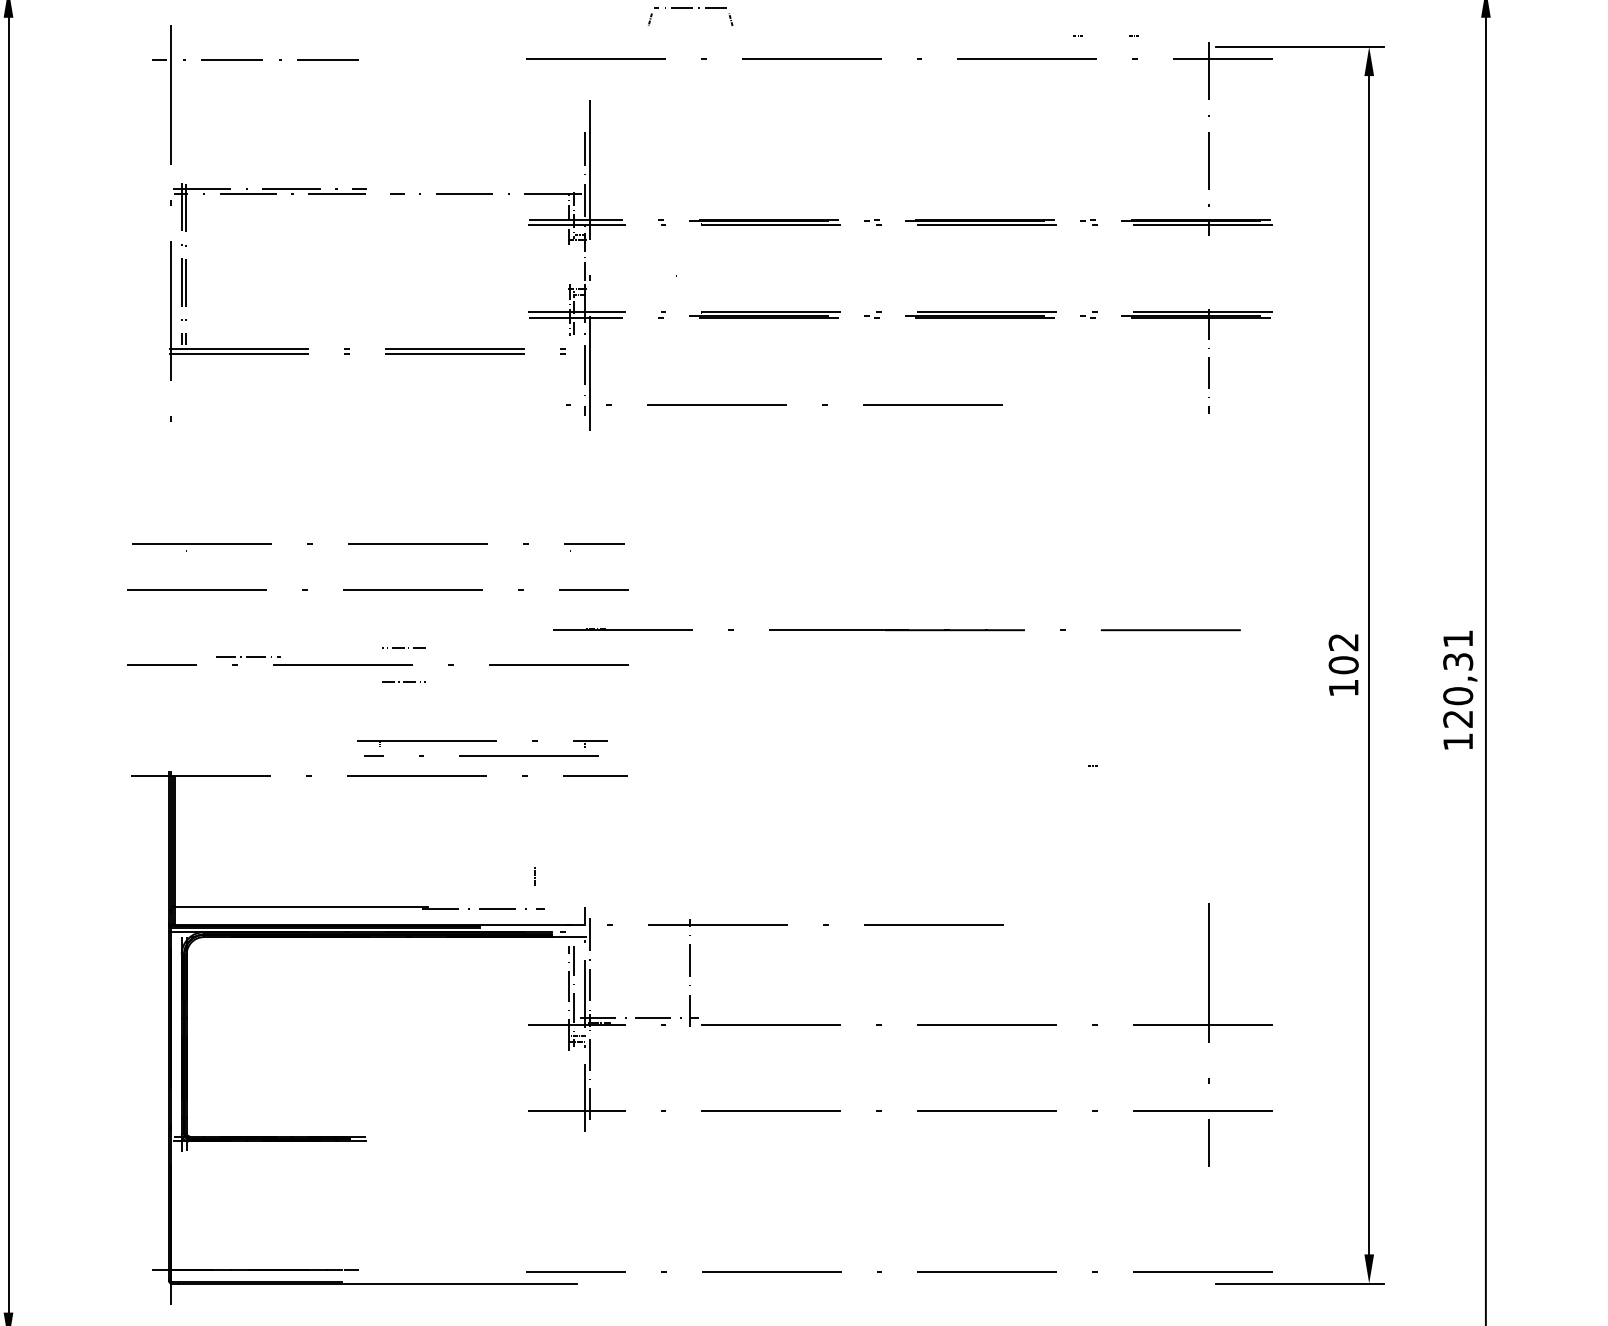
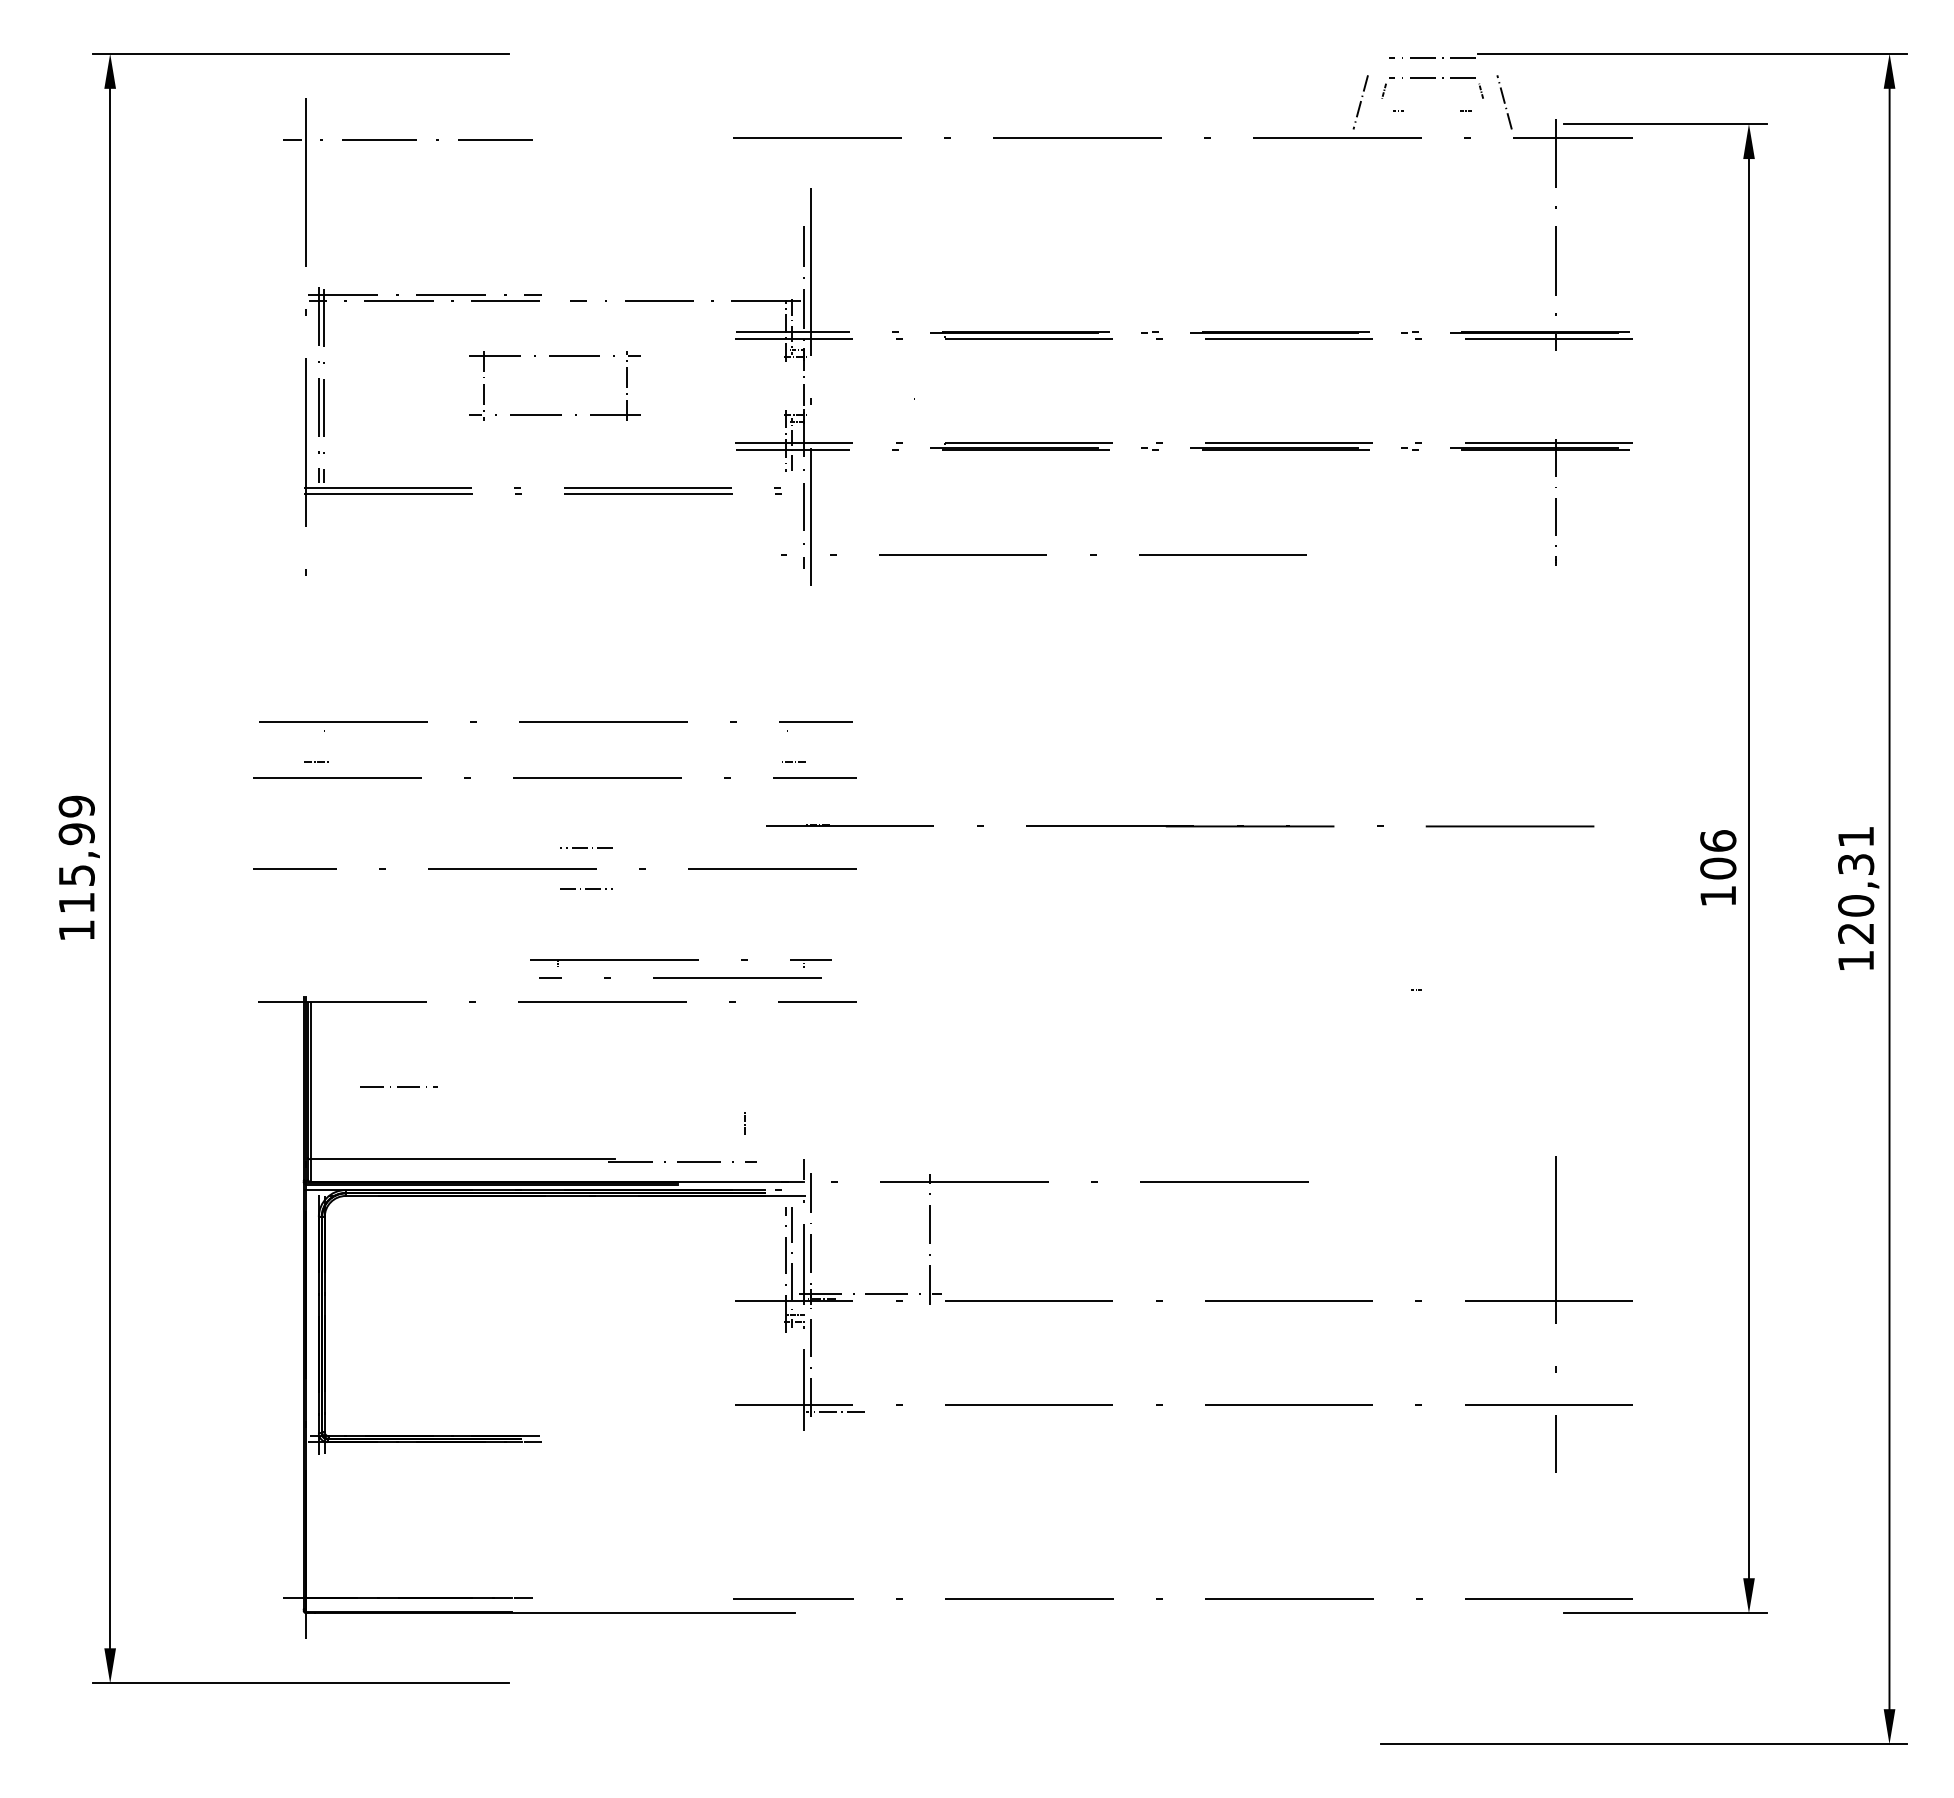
part: (690, 9) -> (1432, 78), moved
line: (1046, 29) -> (1360, 102), added
line: (1166, 29) -> (1504, 102), added
part: (377, 240) -> (554, 356), added
line: (180, 576) -> (317, 761), added
line: (575, 576) -> (792, 761), added
text: (1343, 641) -> (1718, 840), 102 -> 106
line: (247, 656) -> (398, 1086), moved
line: (610, 1115) -> (835, 1411), added

